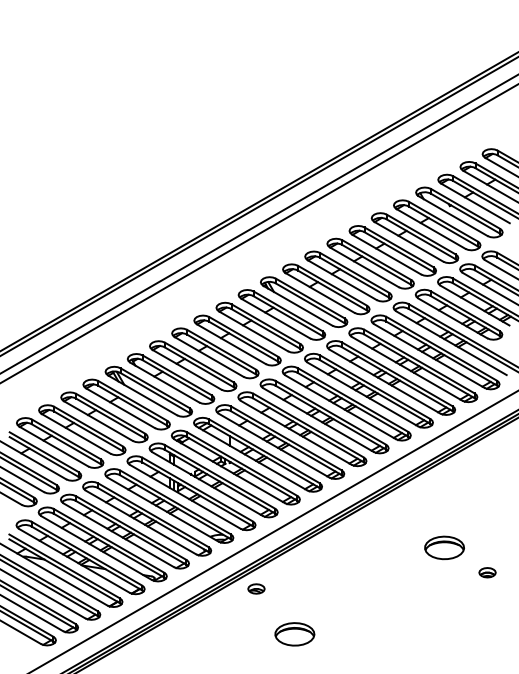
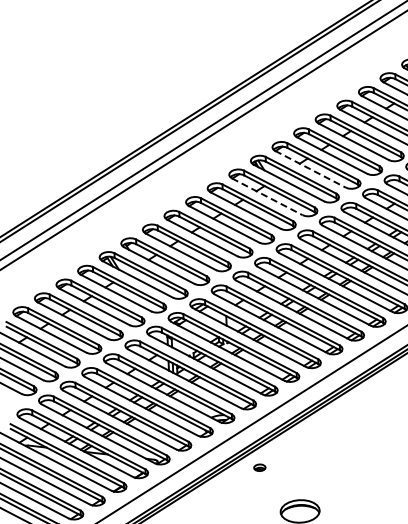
line: (320, 292) -> (310, 168), solid -> dashed
line: (275, 318) -> (267, 196), solid -> dashed
part: (256, 588) -> (259, 467), size x0.7

